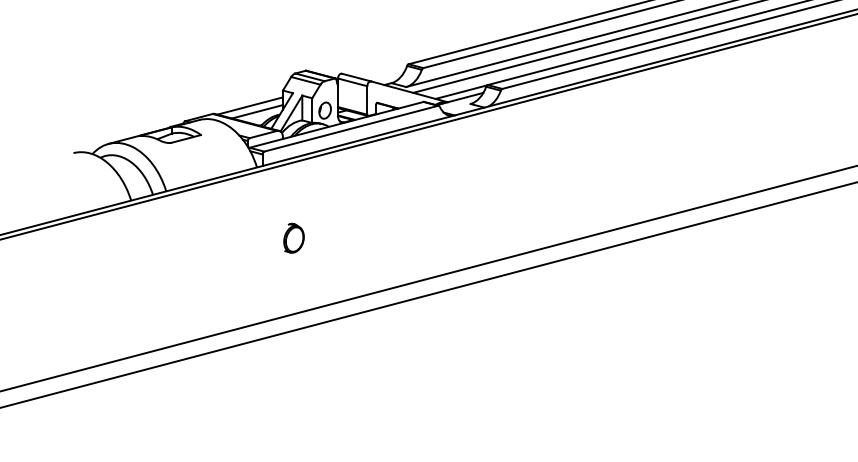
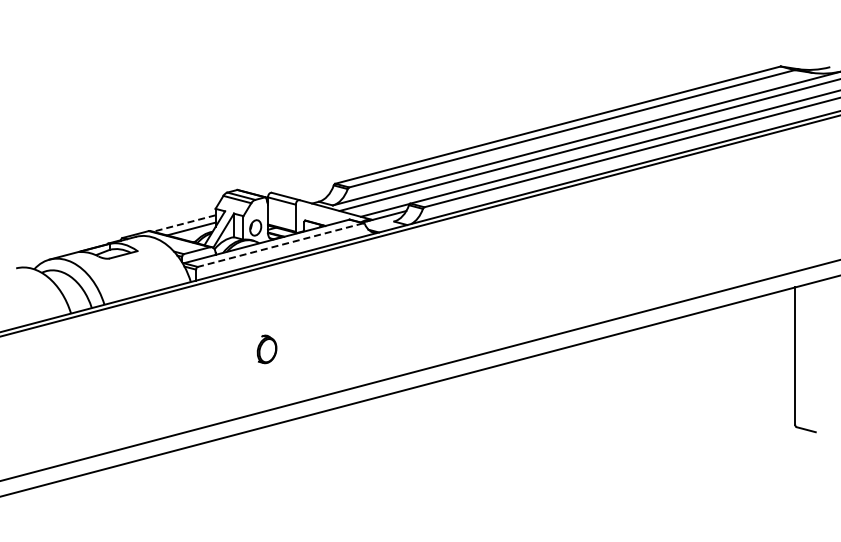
line: (249, 105) -> (183, 223), solid -> dashed
line: (351, 129) -> (280, 245), solid -> dashed
part: (293, 238) -> (266, 349), moved

